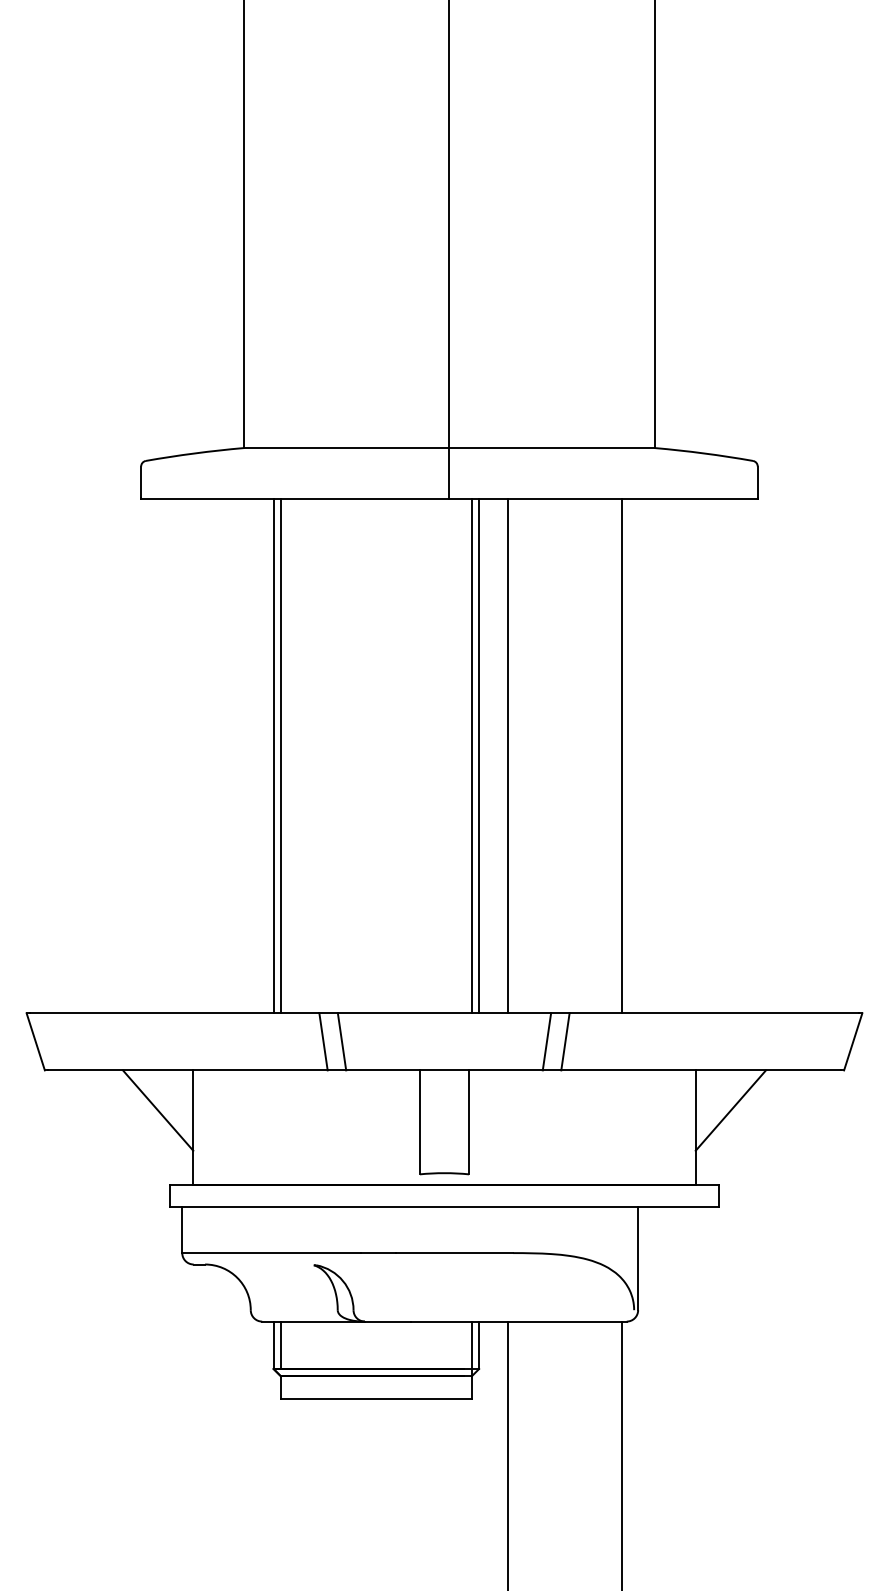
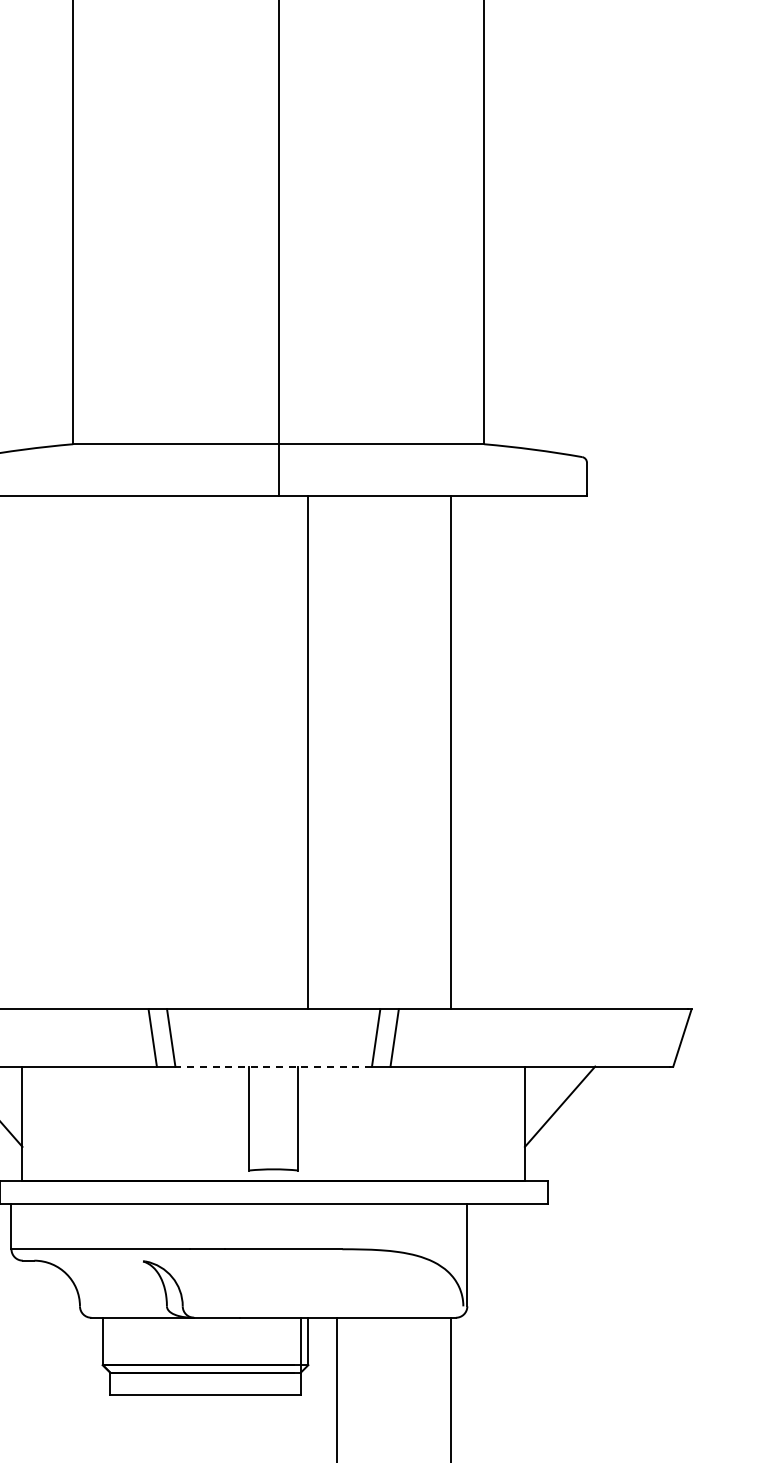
line: (273, 756) -> (102, 752), removed
line: (281, 756) -> (110, 752), removed
line: (471, 756) -> (300, 752), removed
line: (507, 756) -> (336, 752), removed
line: (444, 1070) -> (273, 1066), solid -> dashed
line: (280, 1344) -> (109, 1340), removed

